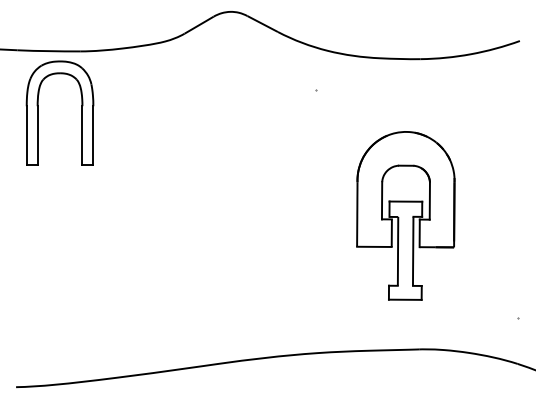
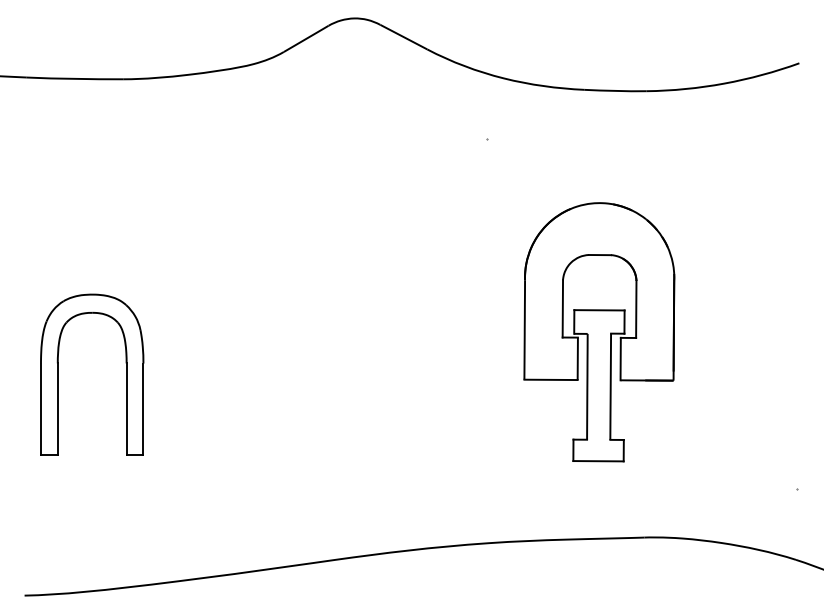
part: (38, 112) -> (59, 373), moved
part: (405, 215) -> (598, 331), moved

